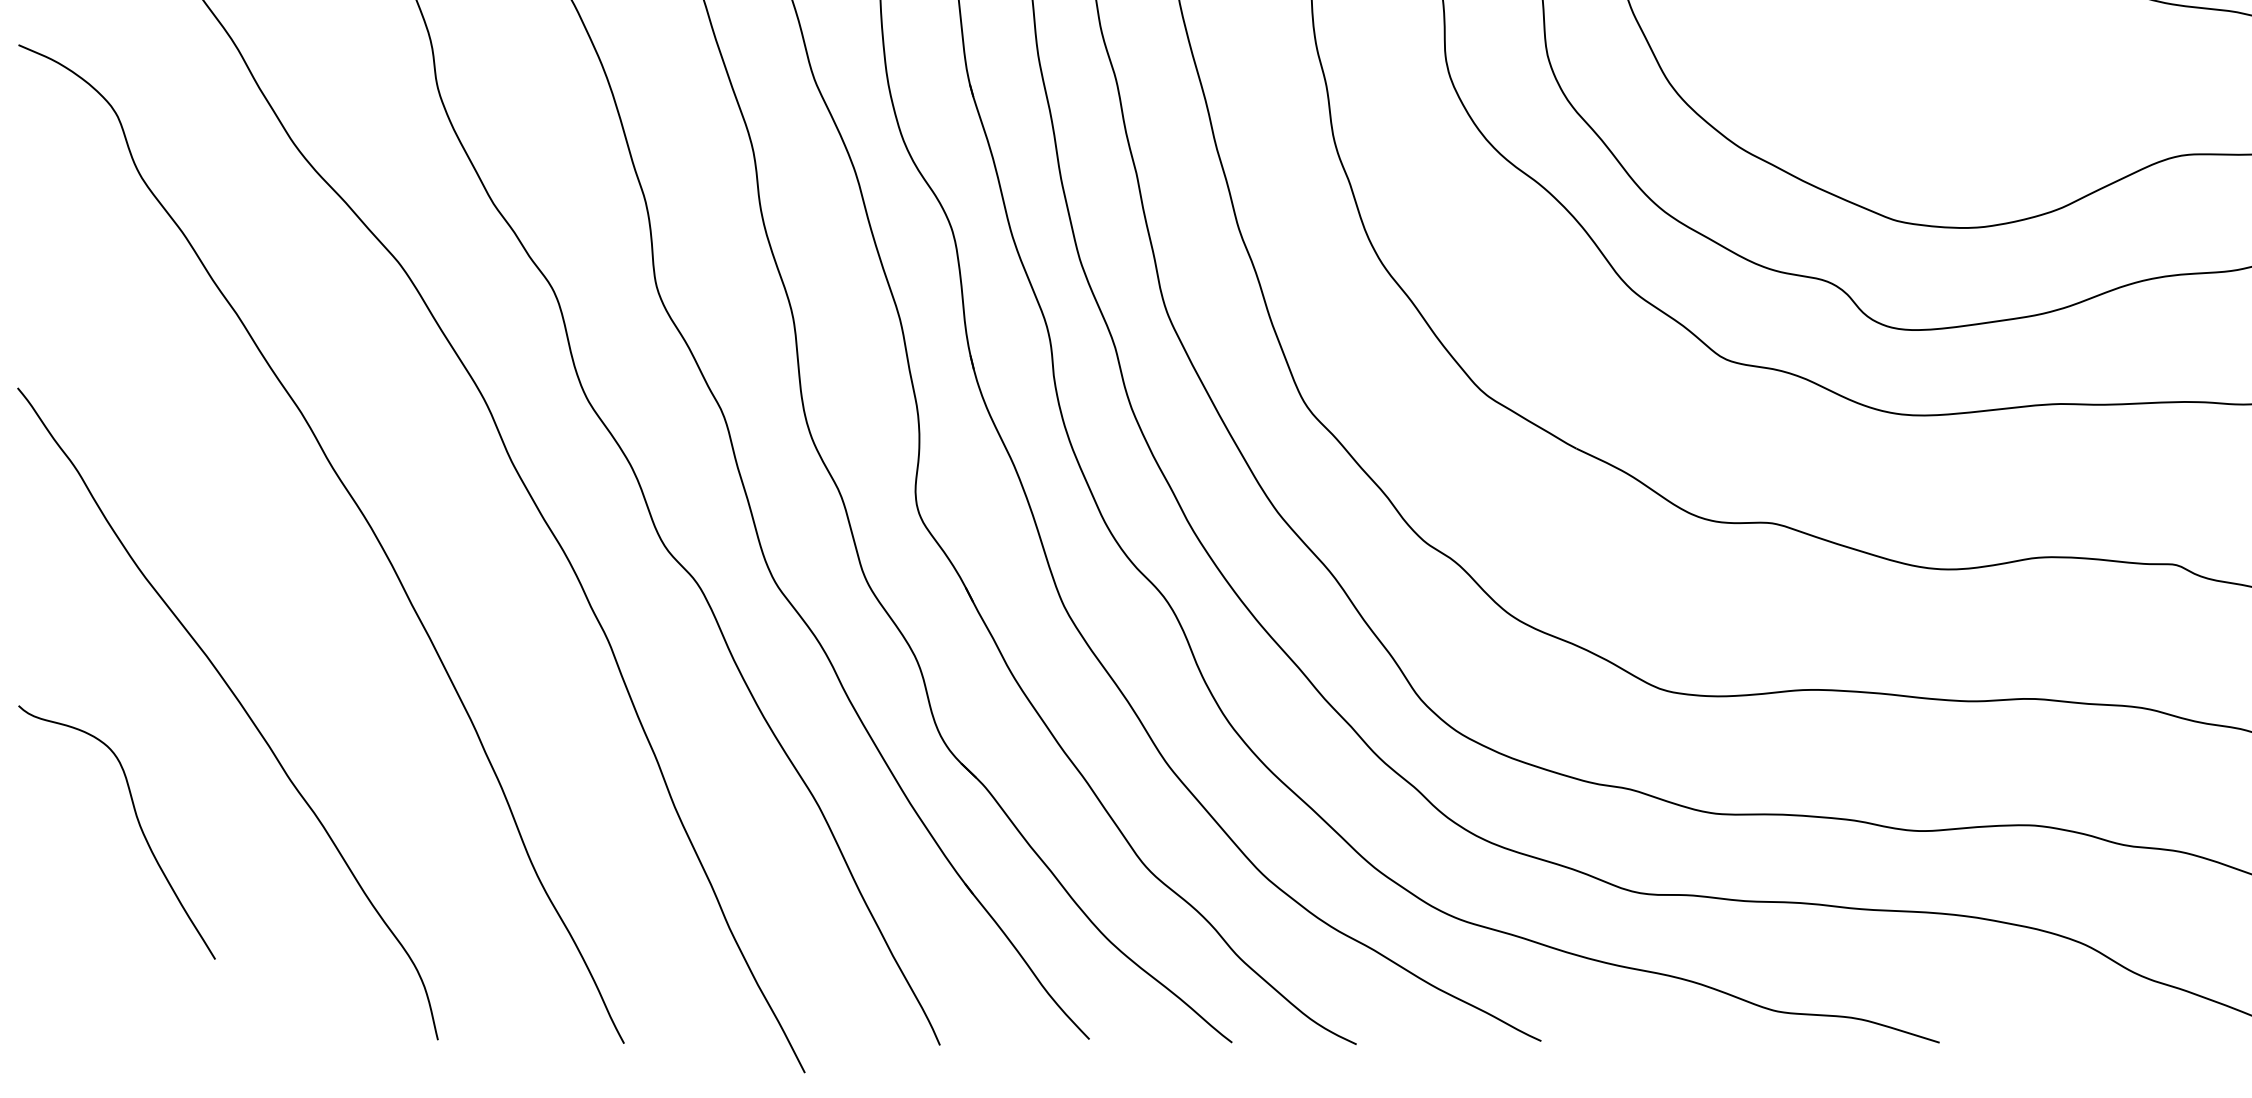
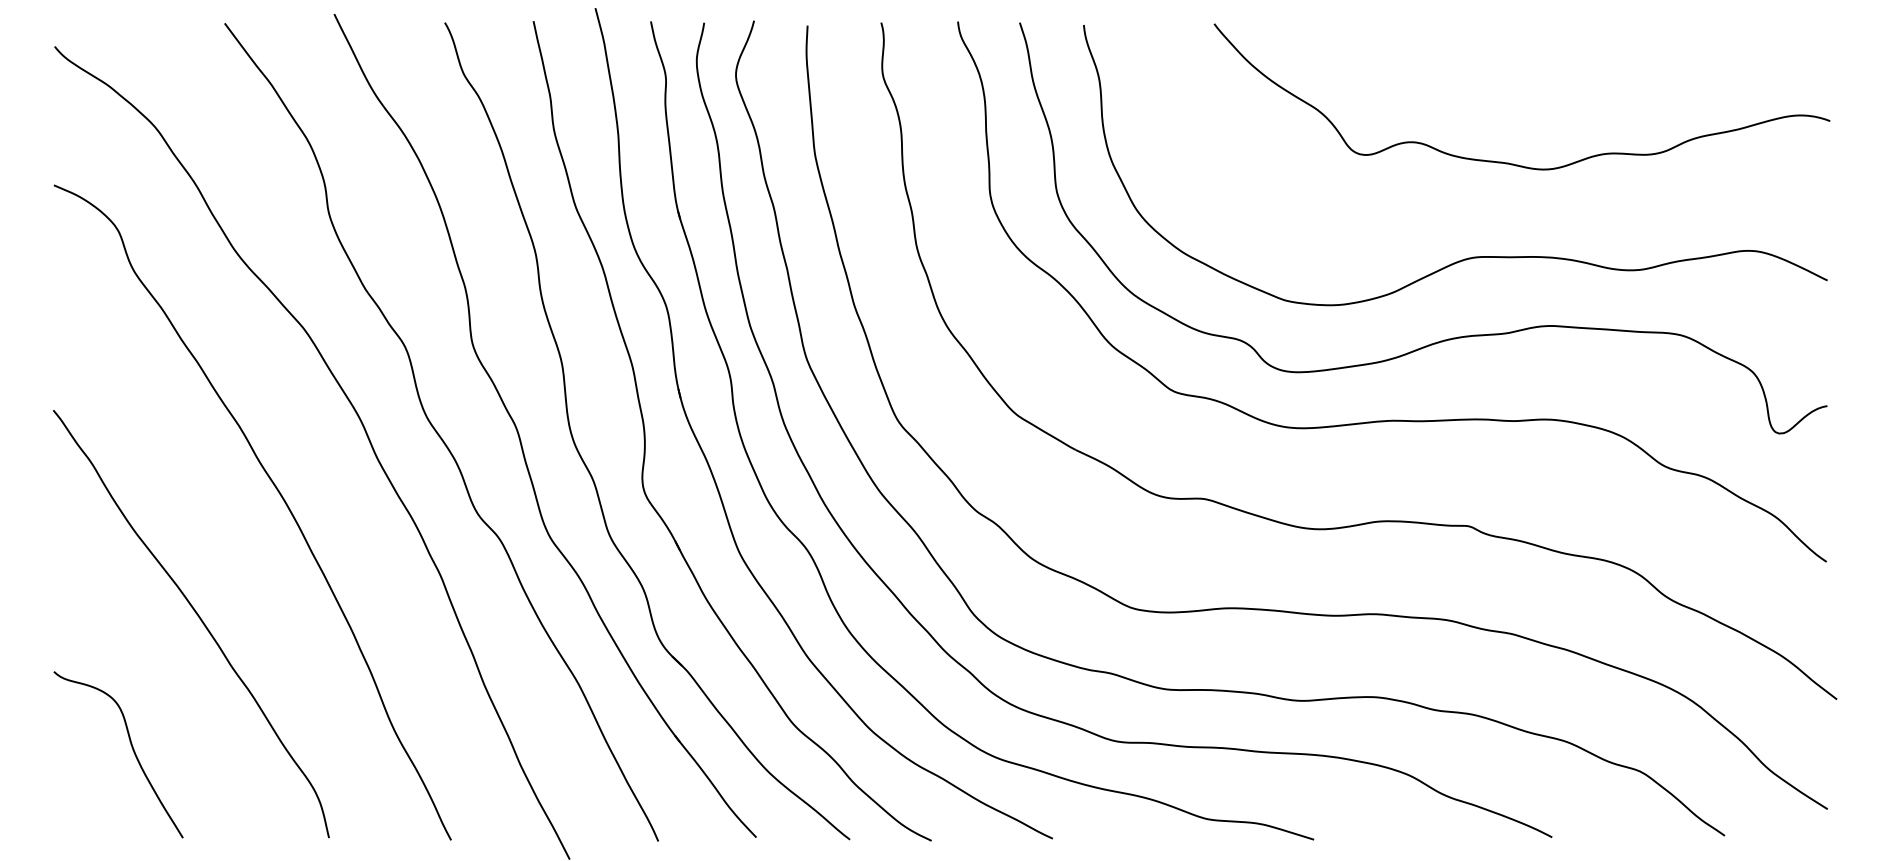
curve: (138, 825) -> (132, 750), moved

